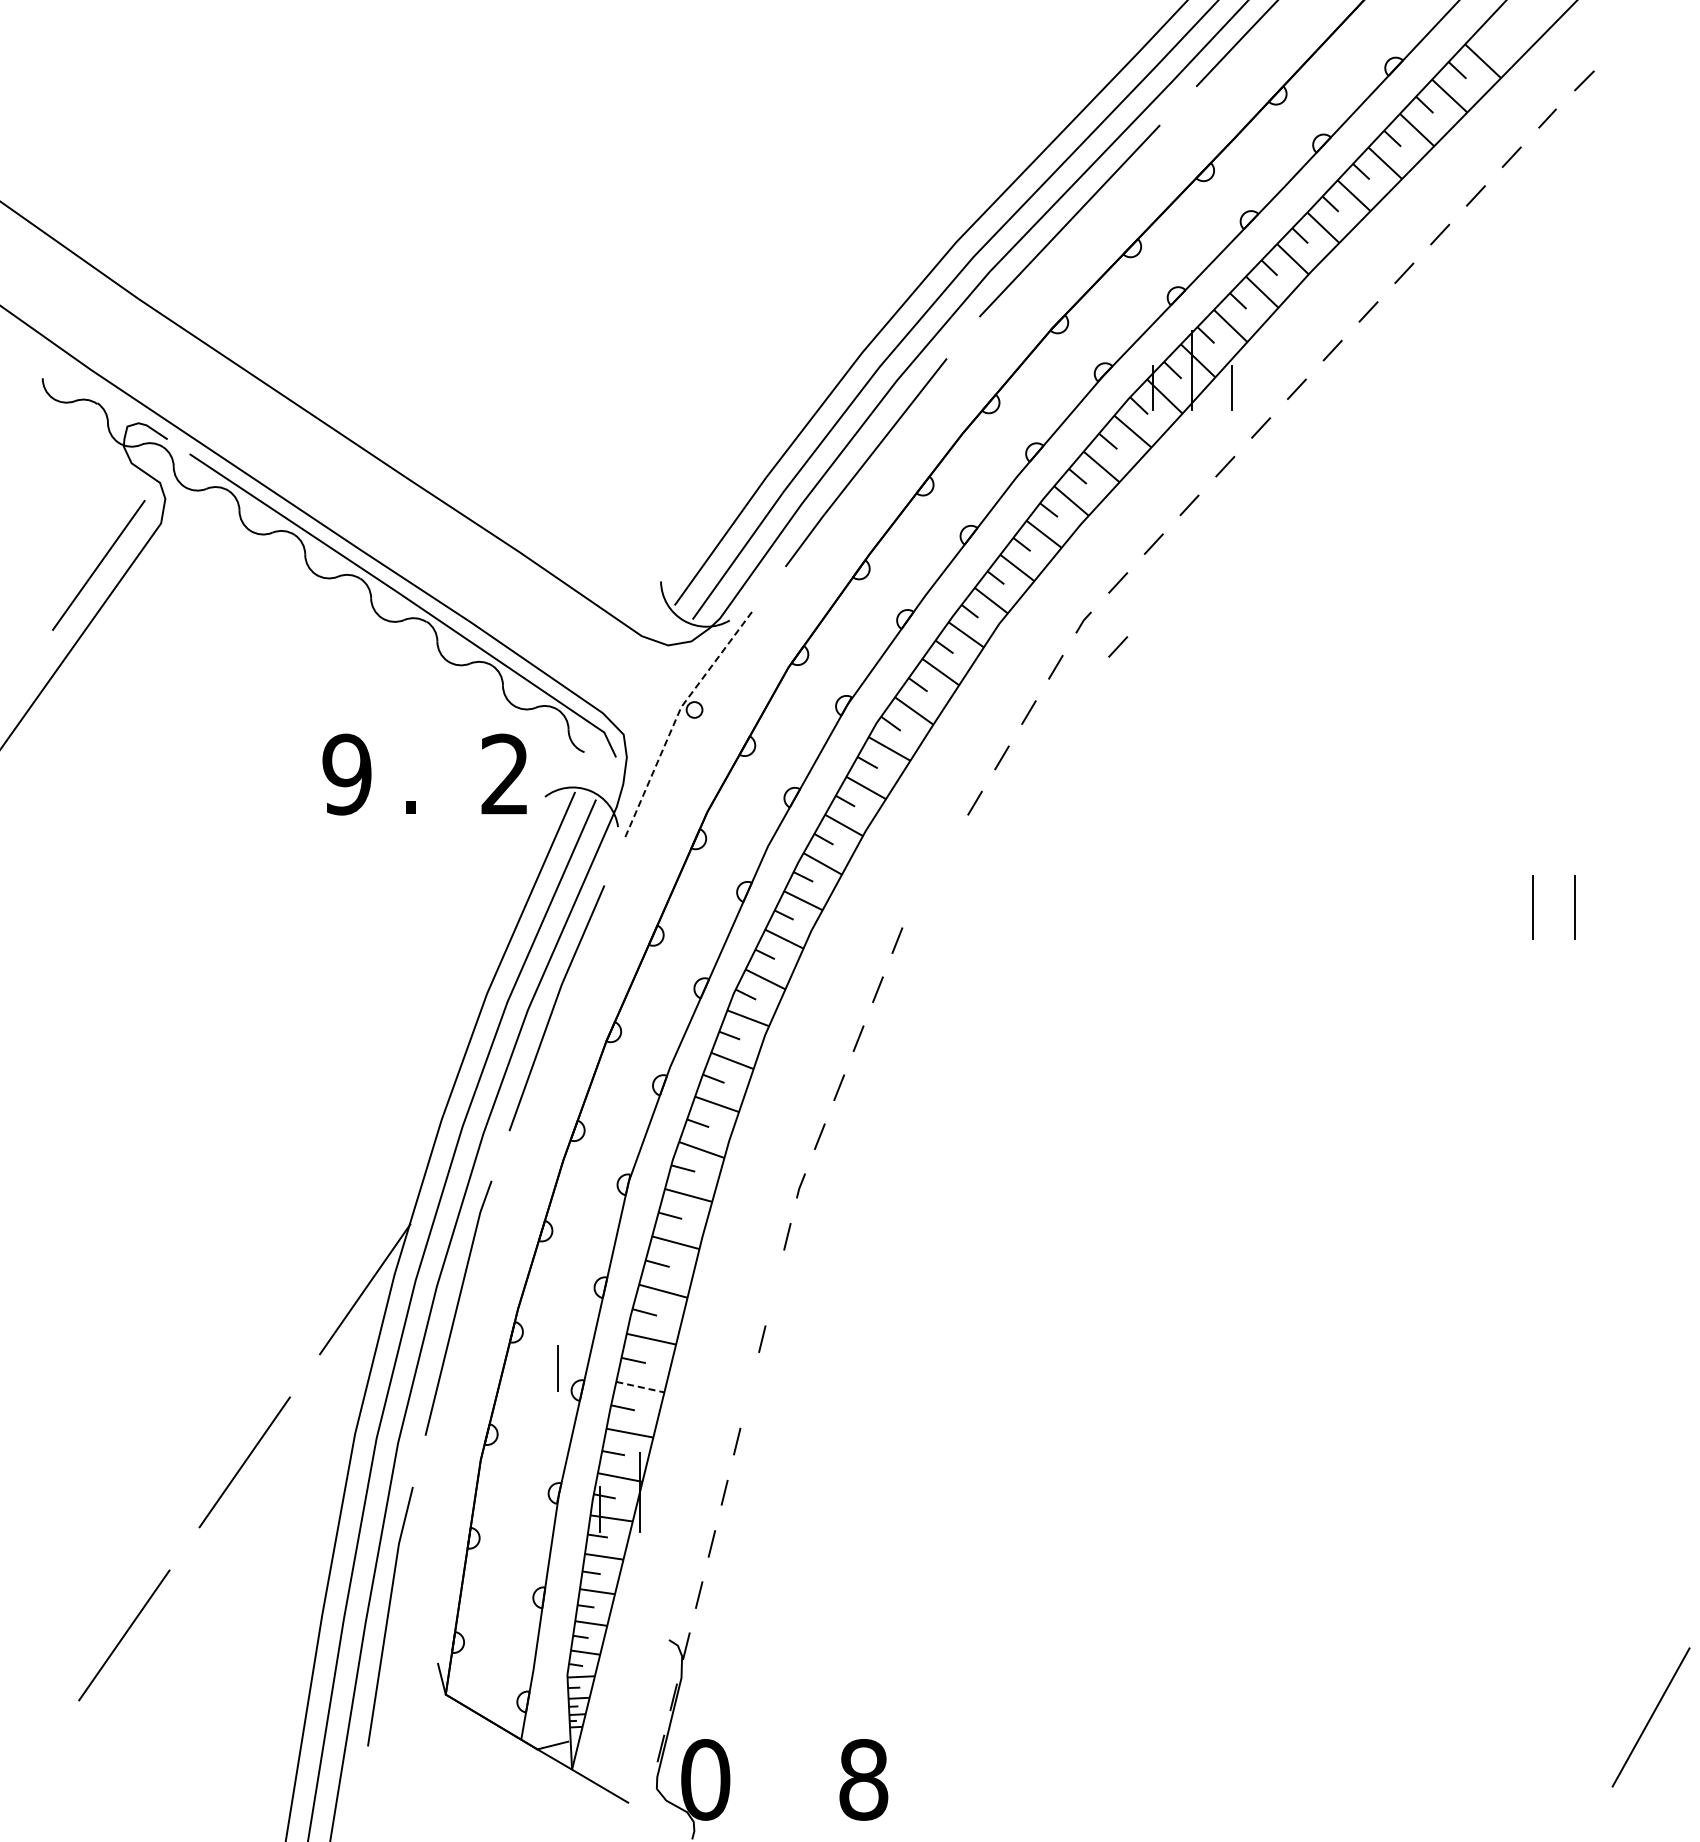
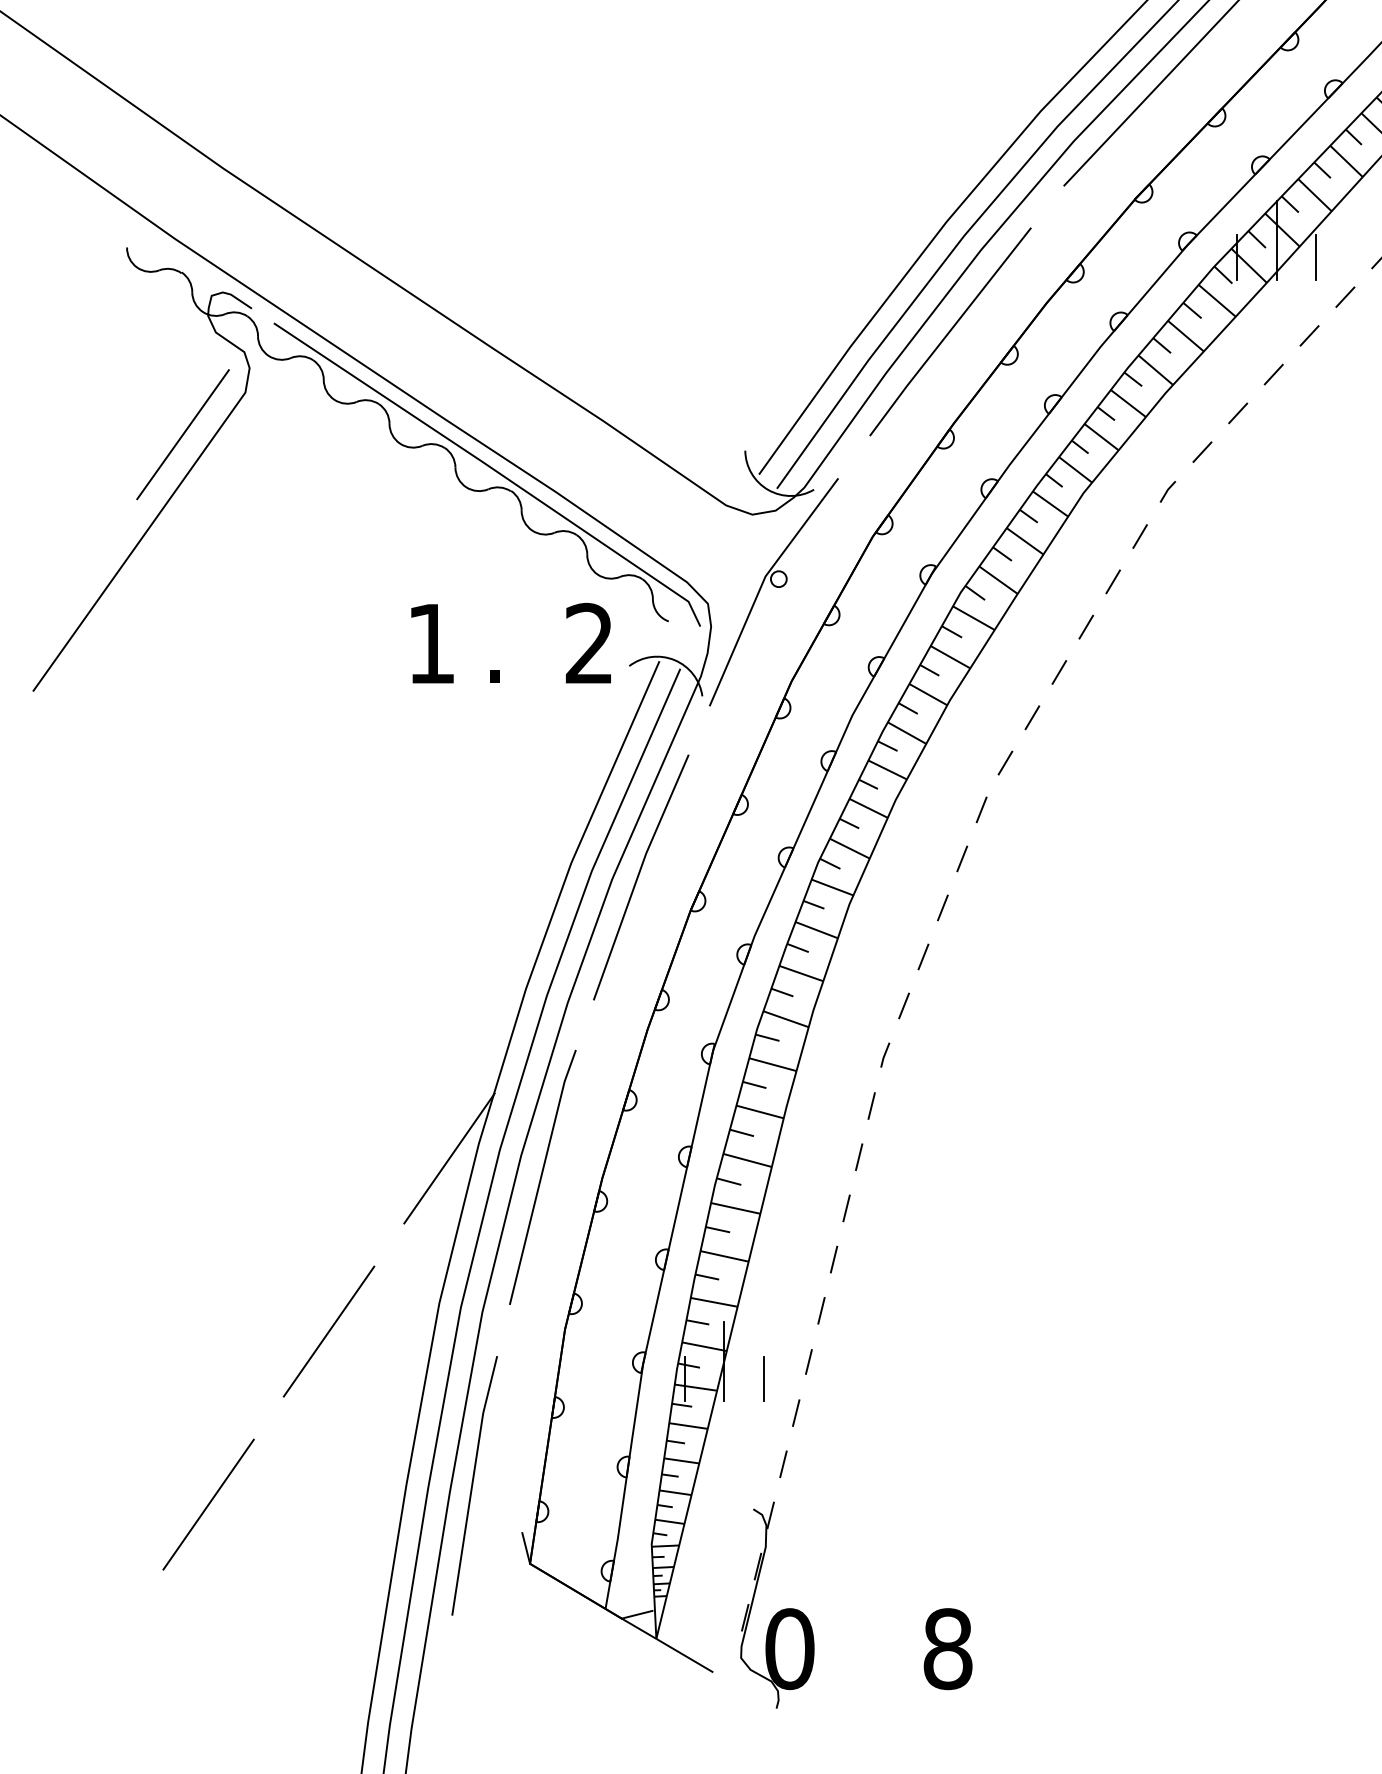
line: (1118, 646) -> (1202, 515), removed
line: (677, 715) -> (761, 584), dashed -> solid
text: (346, 774) -> (430, 643), 9 -> 1
line: (947, 848) -> (1031, 717), added
line: (920, 893) -> (1004, 762), added
line: (774, 1287) -> (858, 1156), added
line: (557, 1368) -> (763, 1378), moved
line: (640, 1387) -> (724, 1256), dashed -> solid
line: (749, 1390) -> (833, 1259), added

